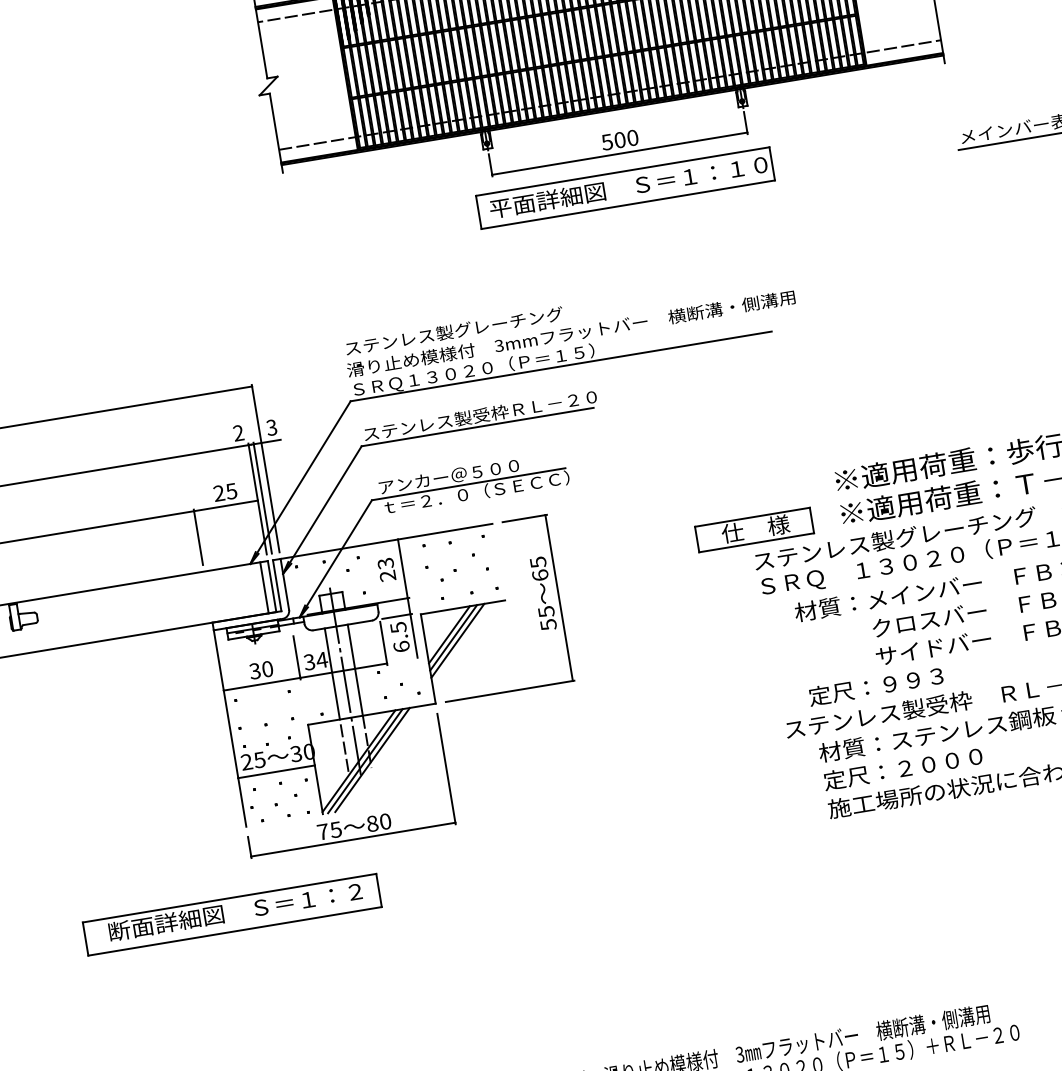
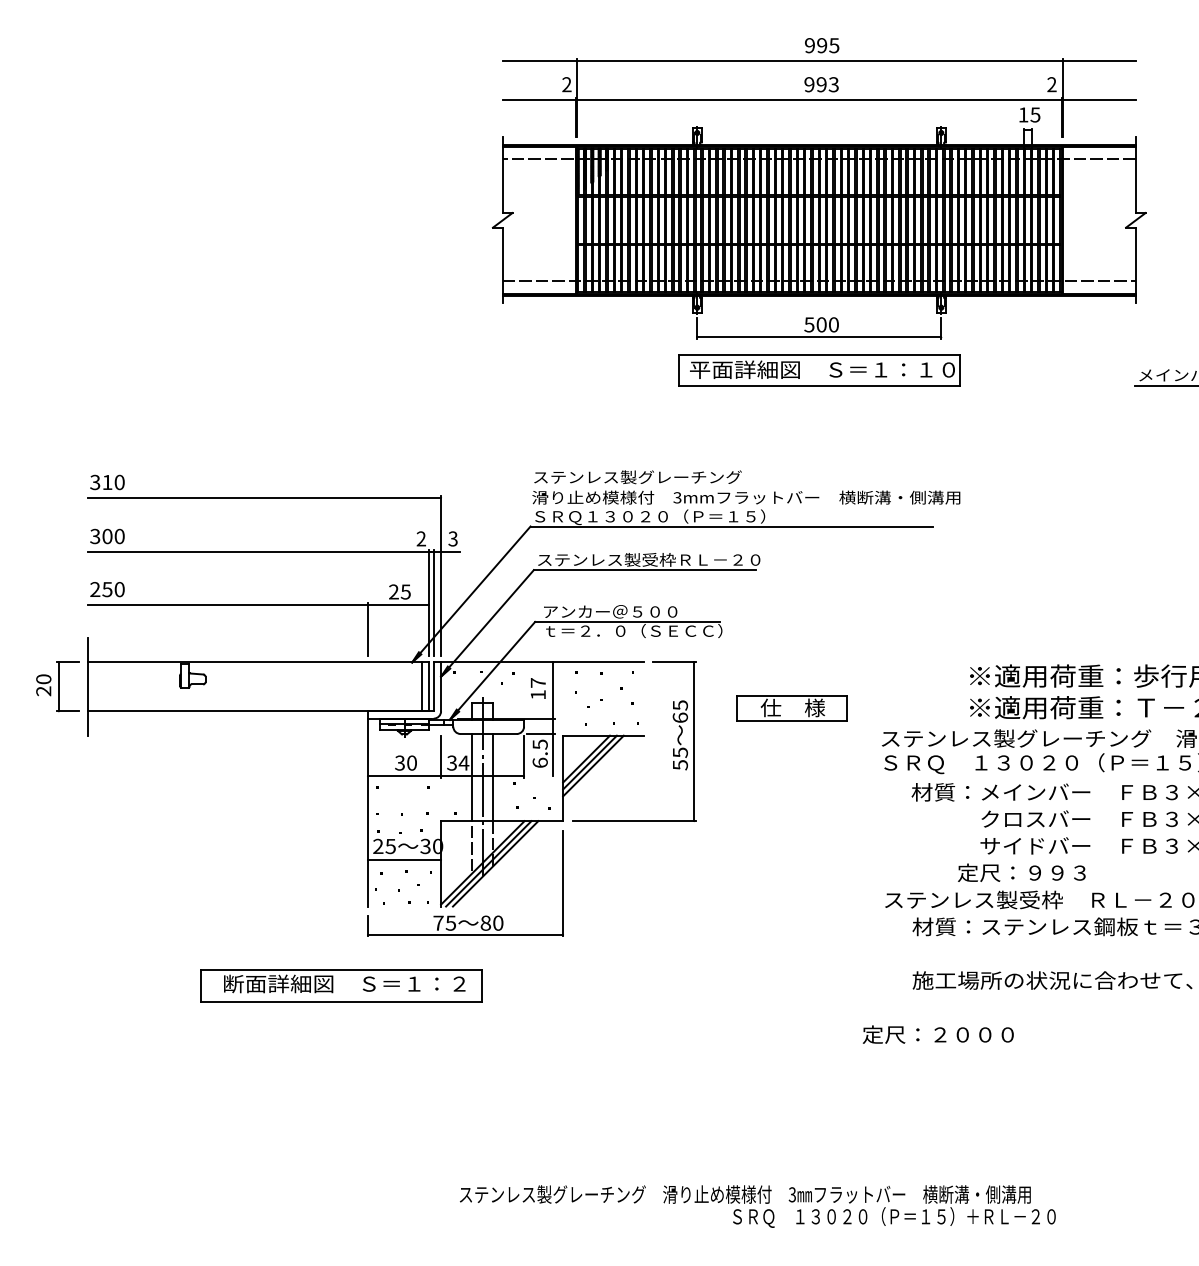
part: (754, 529) -> (791, 708), moved
text: (385, 569) -> (537, 688), 23 -> 17
text: (875, 686) -> (1021, 872), moved
text: (902, 768) -> (937, 1034), moved

